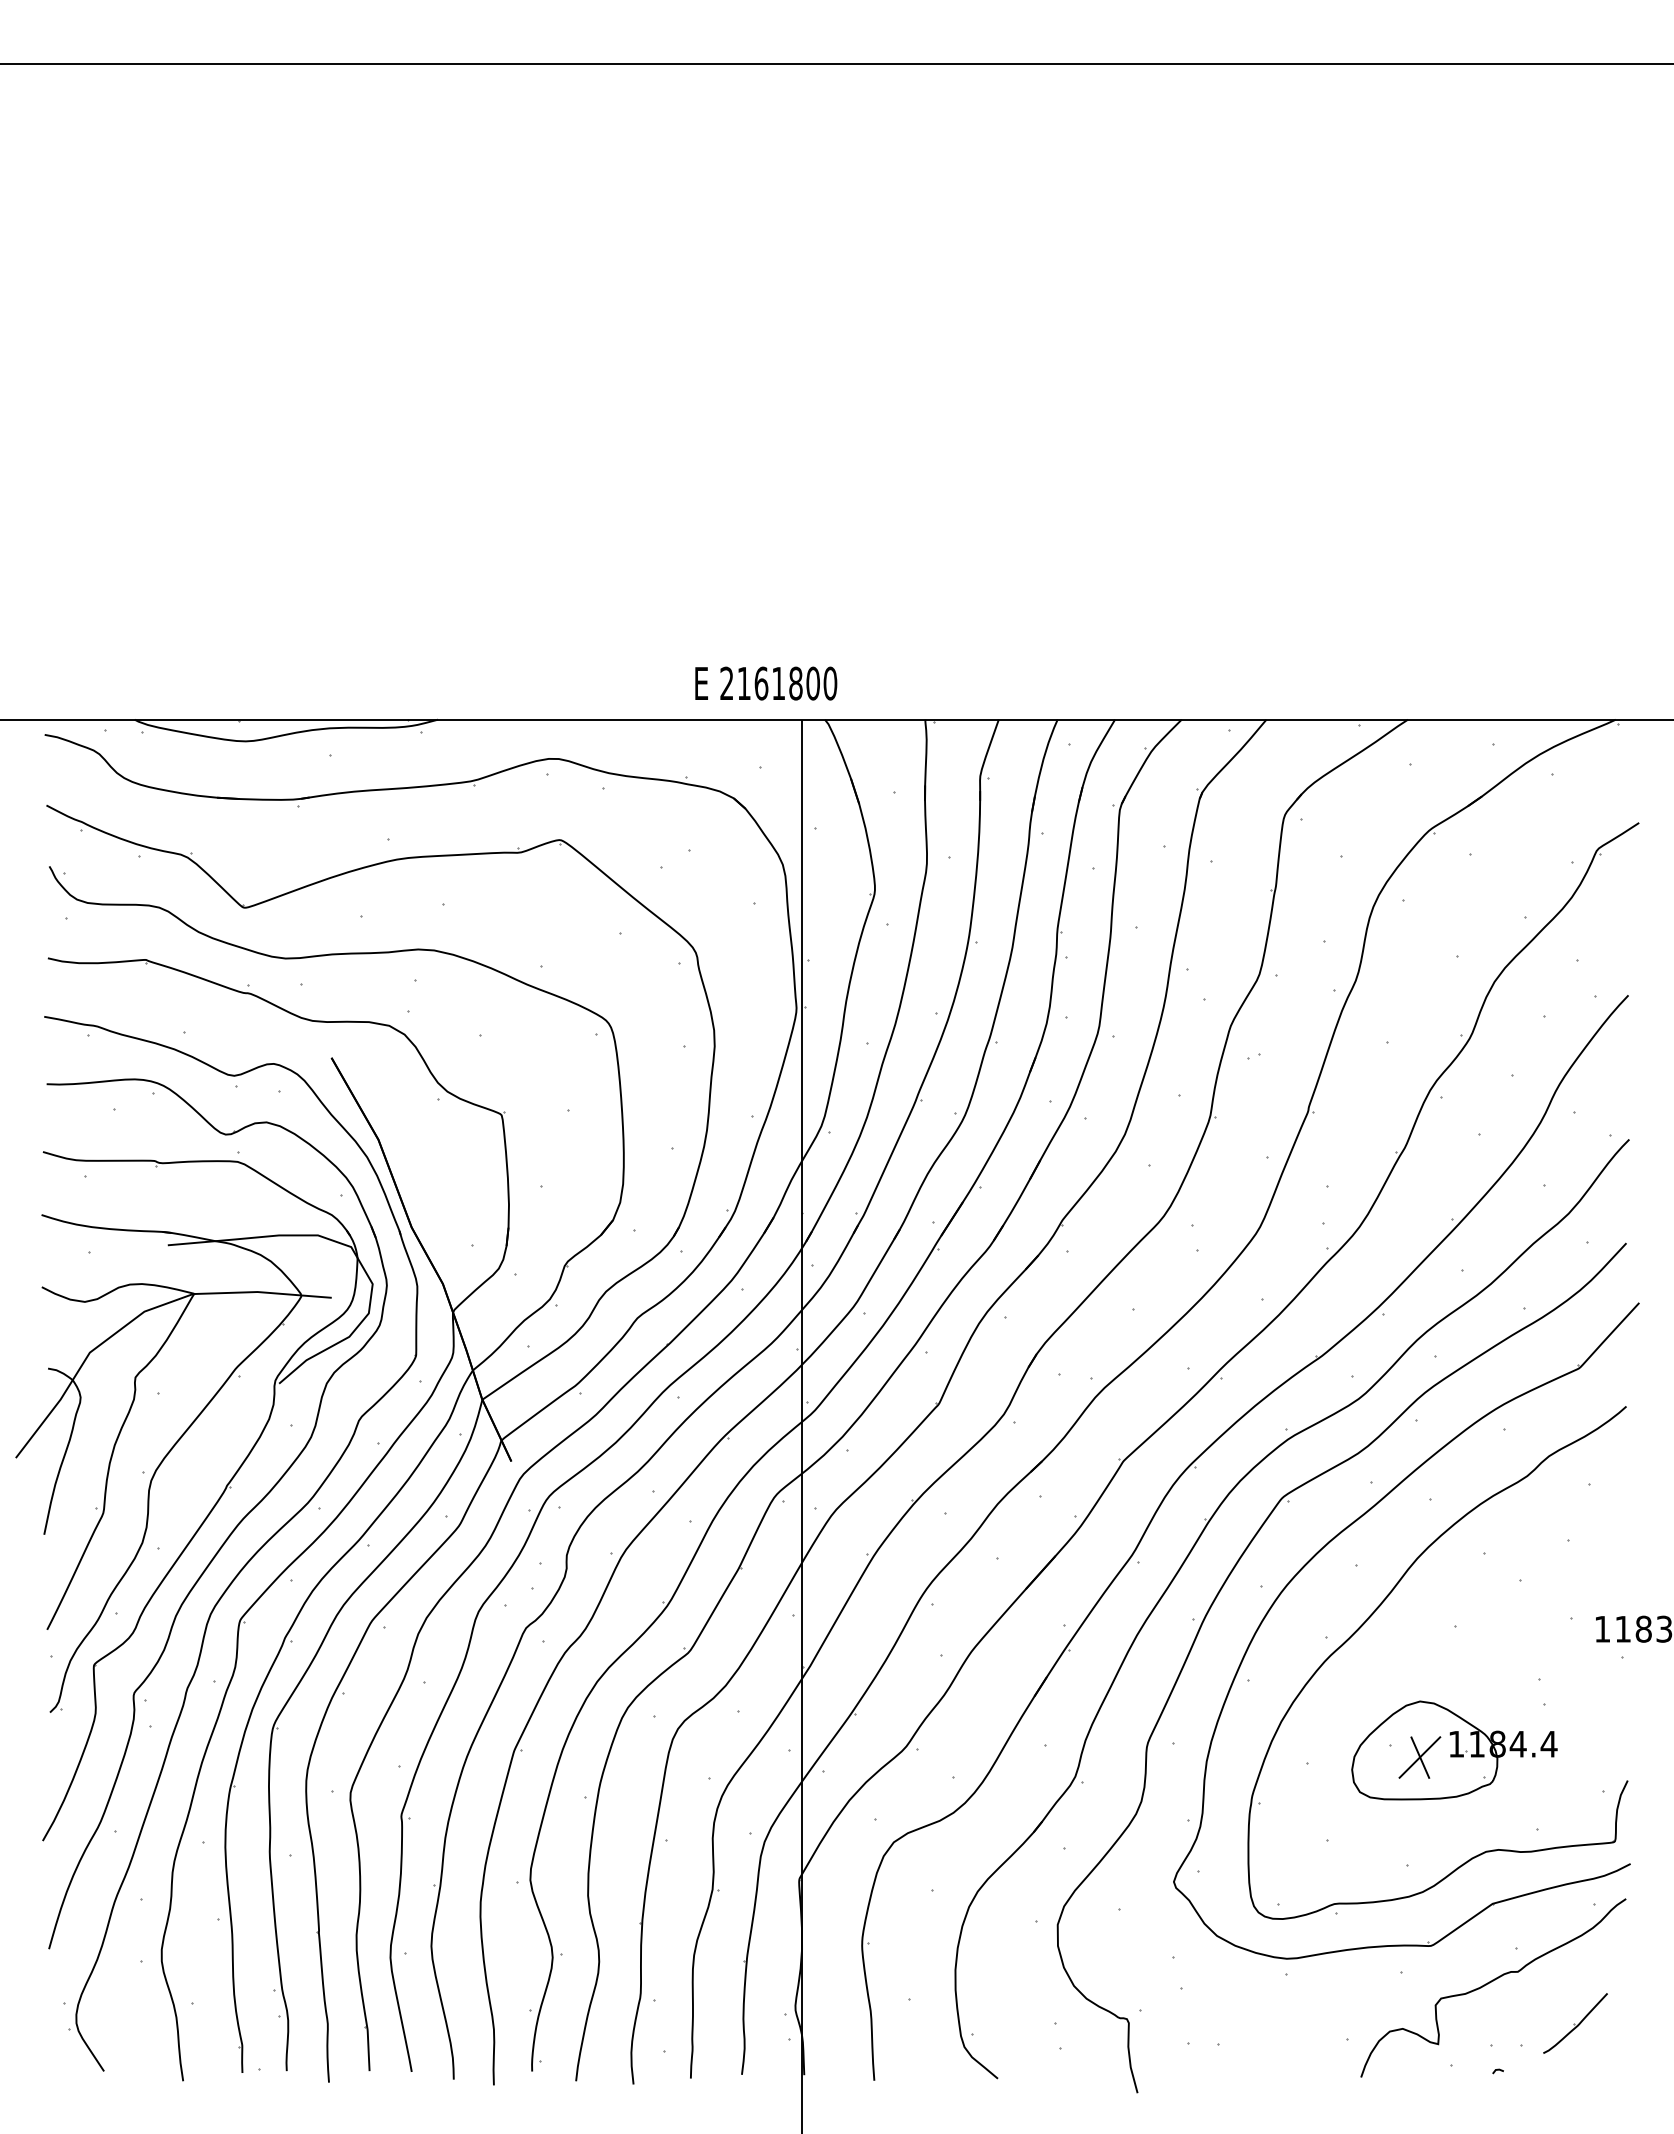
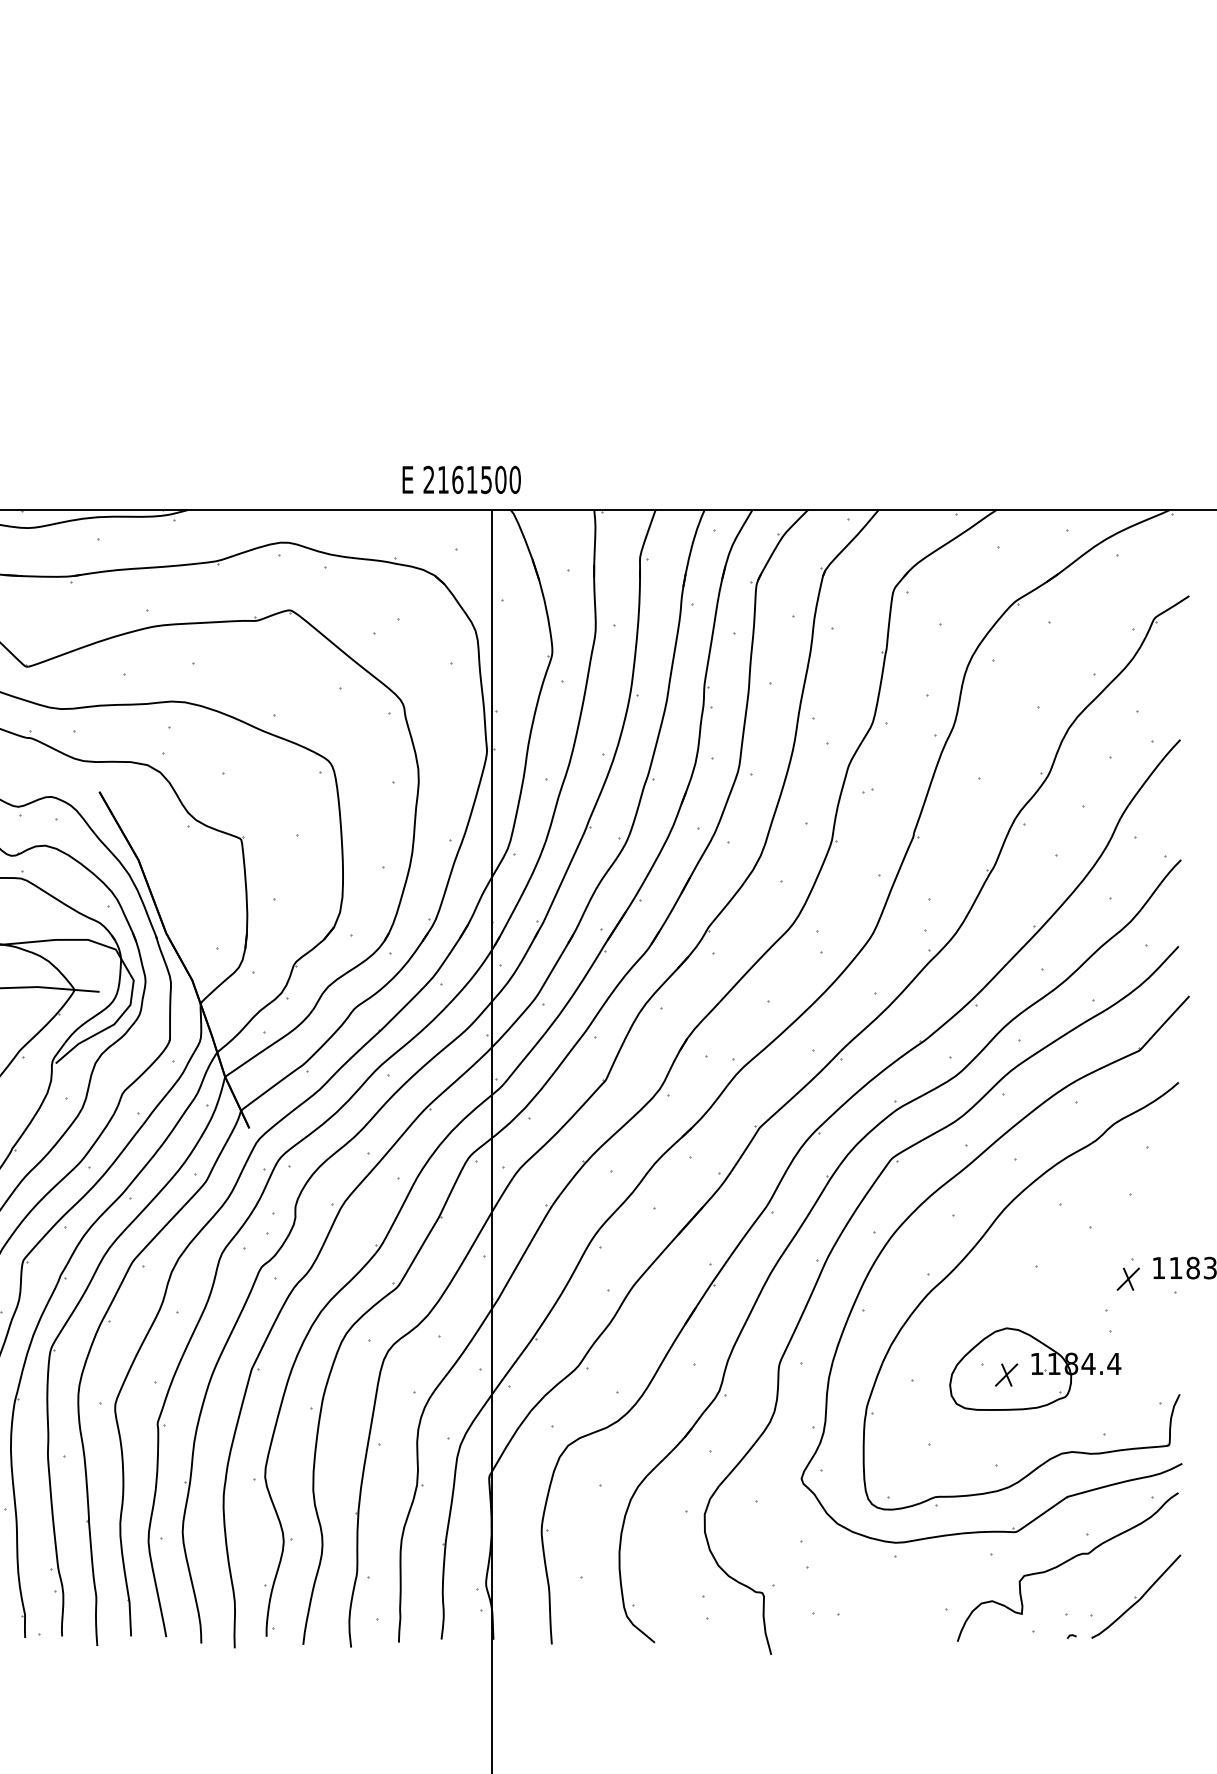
text: (795, 683) -> (486, 479), 2161800 -> 2161500
part: (1565, 1642) -> (1127, 1279), added
part: (1419, 1757) -> (1006, 1375), size x0.62
part: (1575, 2023) -> (1136, 1596), size x1.67

